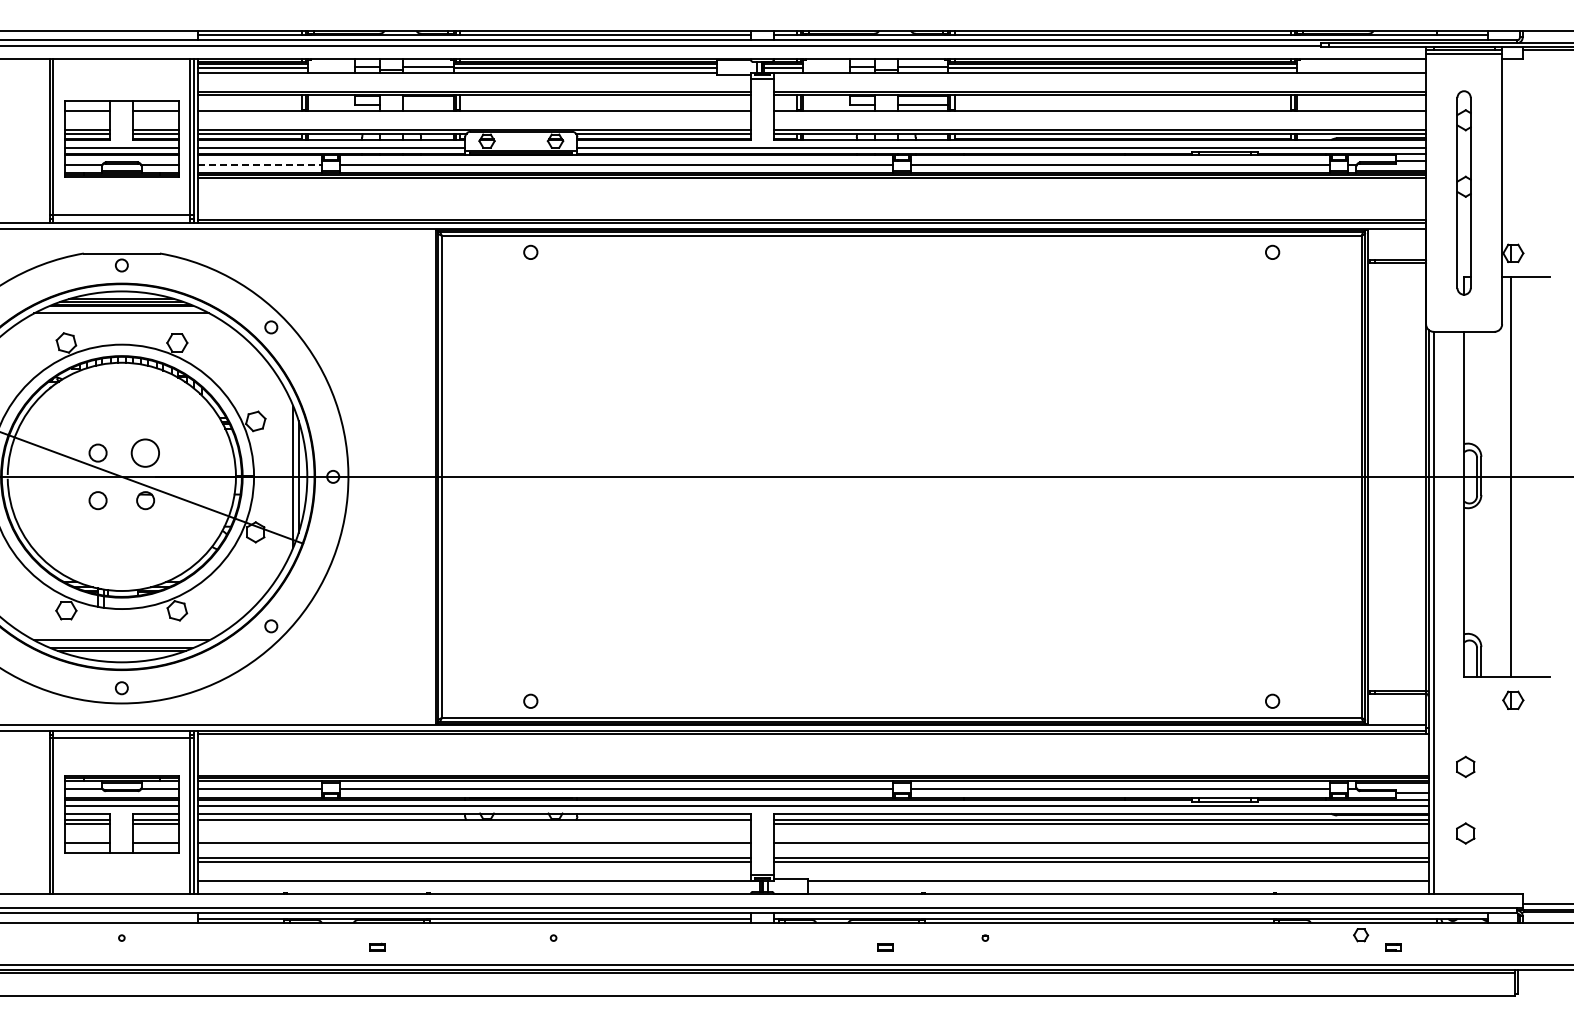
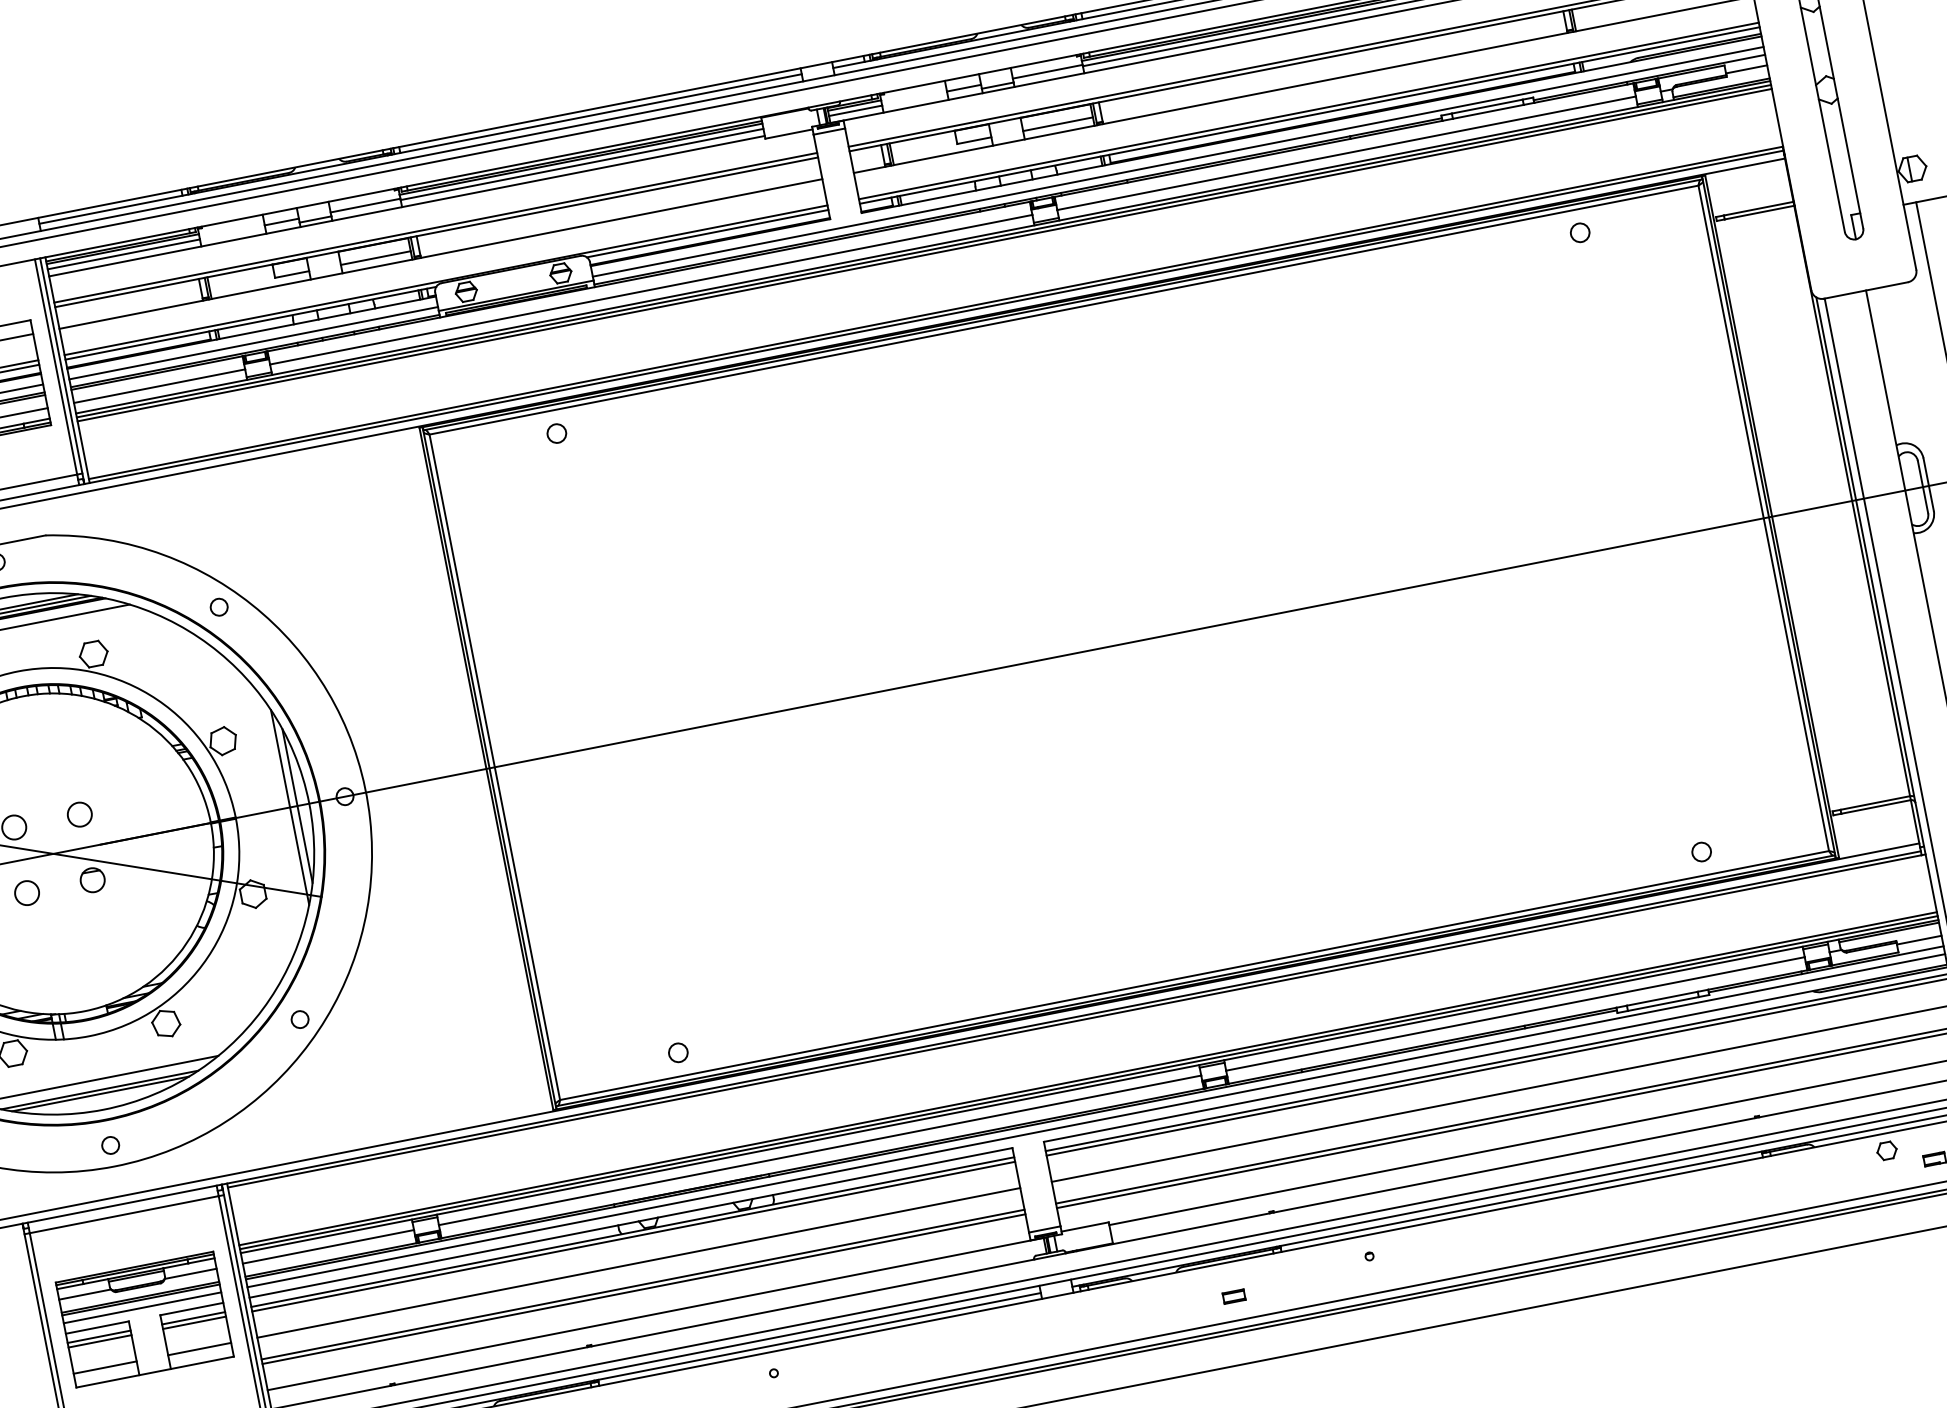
line: (428, 105) -> (375, 258), added
line: (260, 164) -> (160, 385), dashed -> solid
circle: (145, 452) -> (79, 813), size x0.62
line: (473, 823) -> (632, 1236), added

